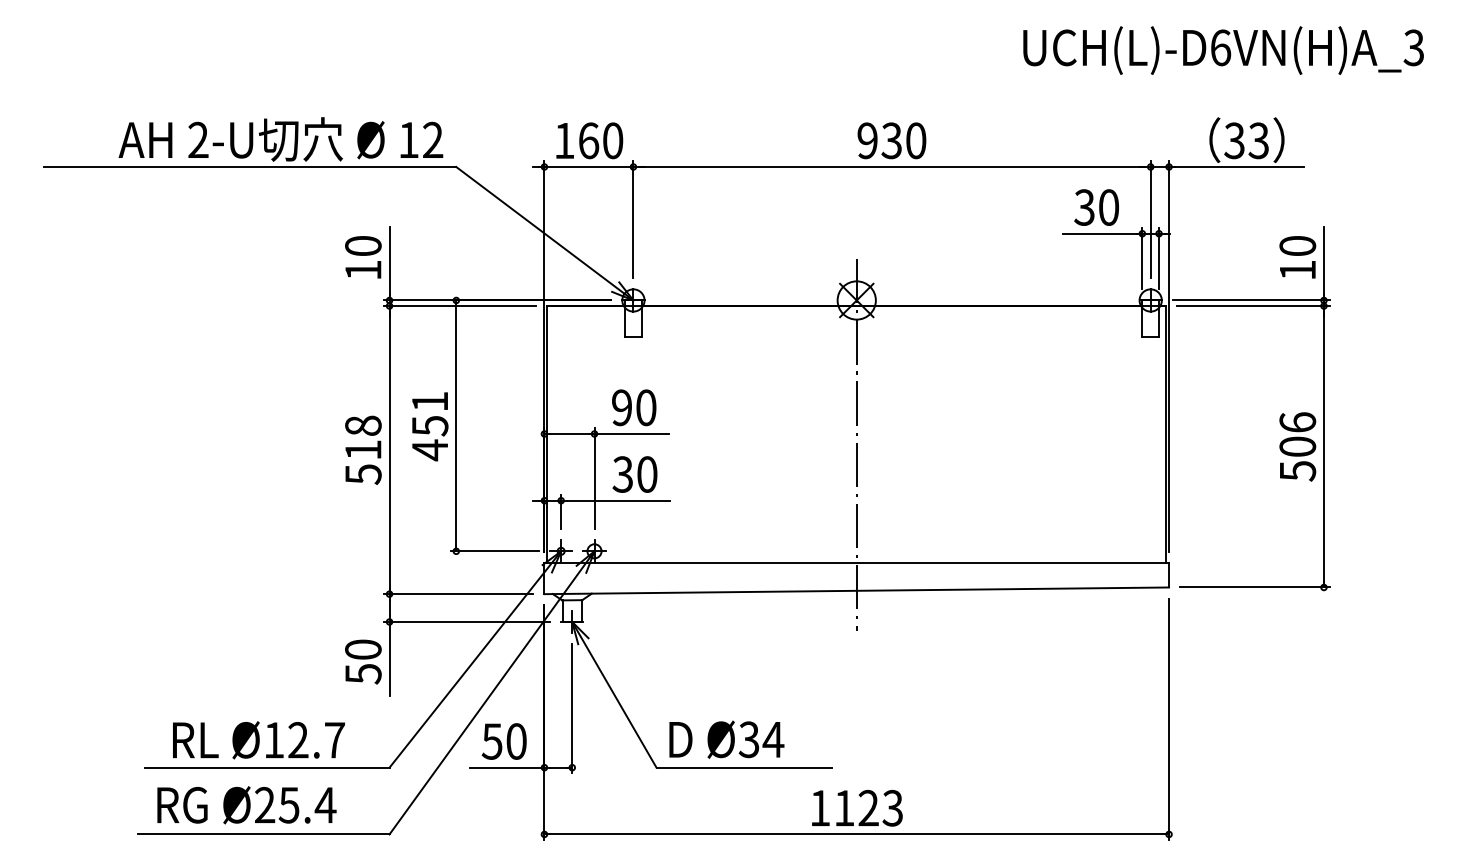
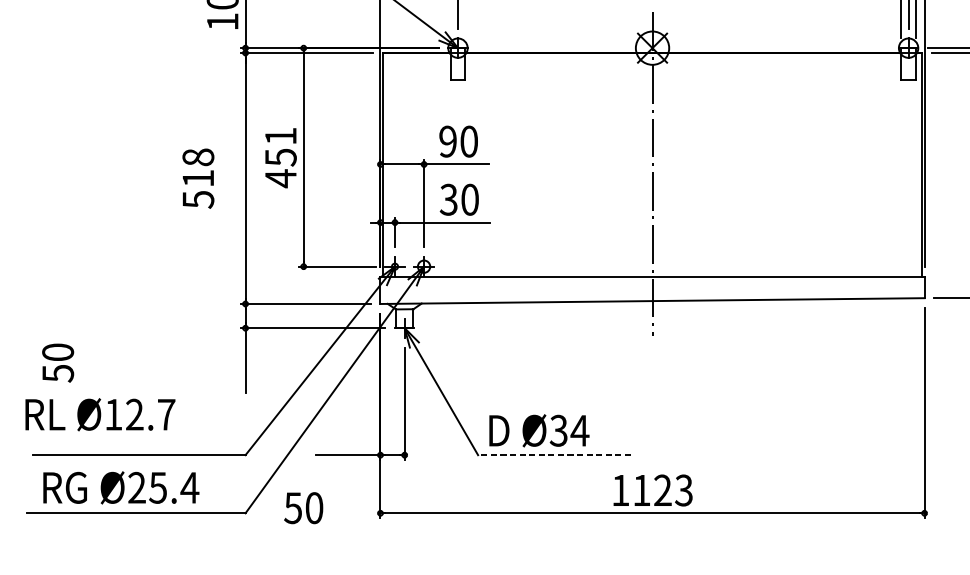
text: (363, 449) -> (198, 177), moved
text: (363, 661) -> (58, 362), moved
text: (258, 740) -> (100, 414), moved
text: (503, 741) -> (303, 508), moved
line: (744, 767) -> (554, 454), solid -> dashed

